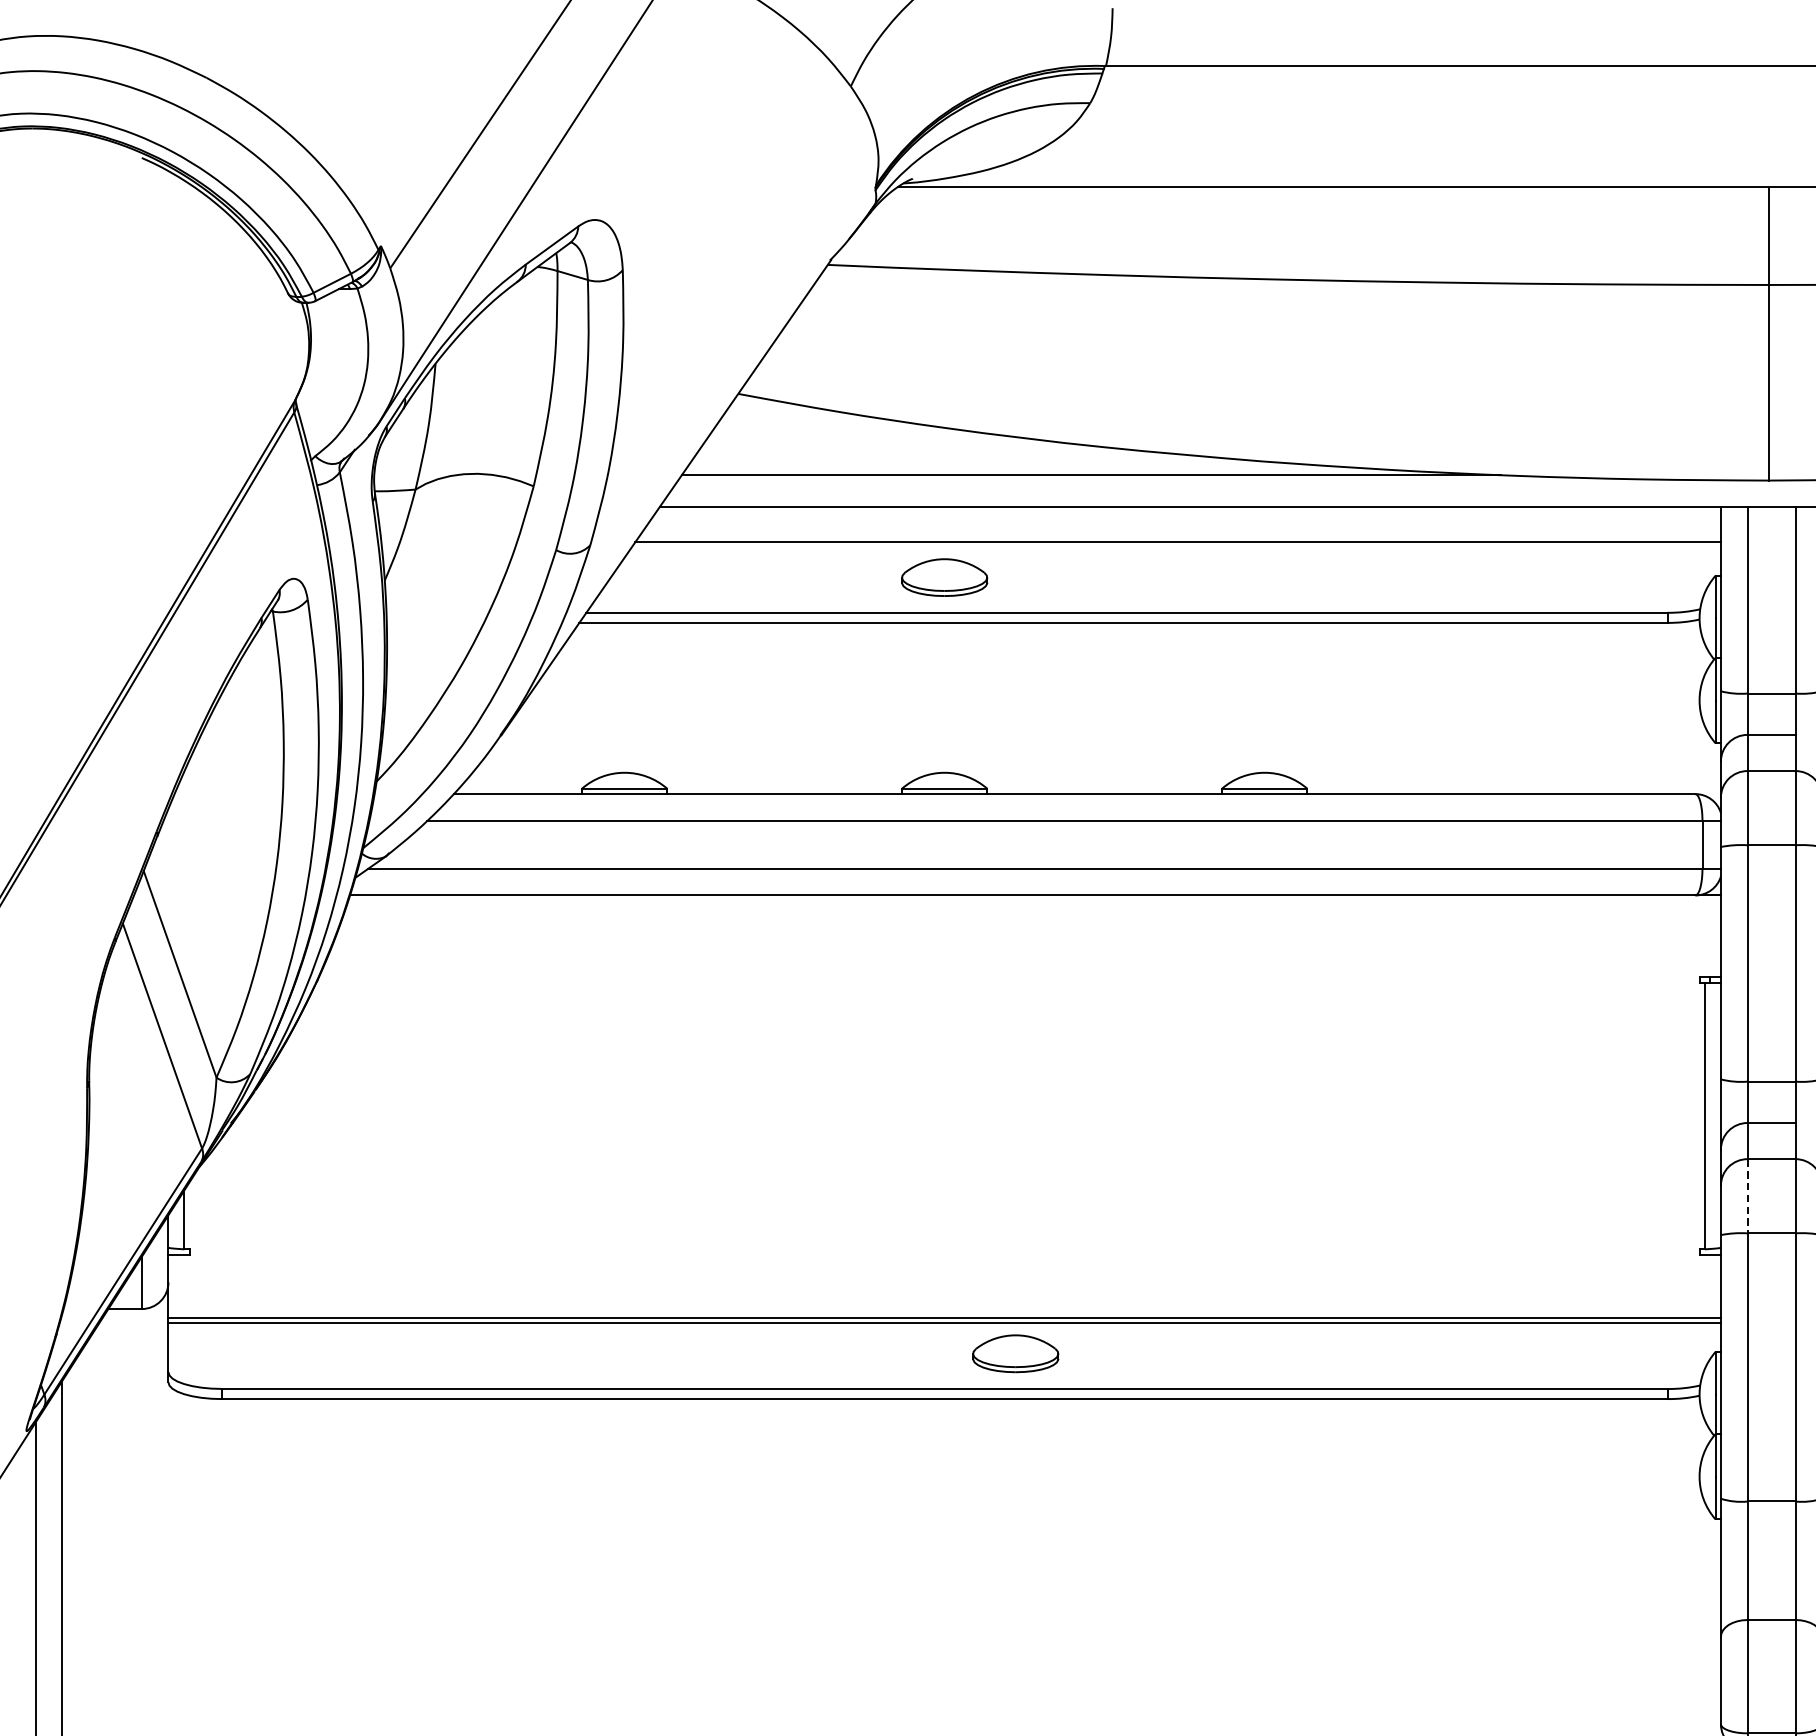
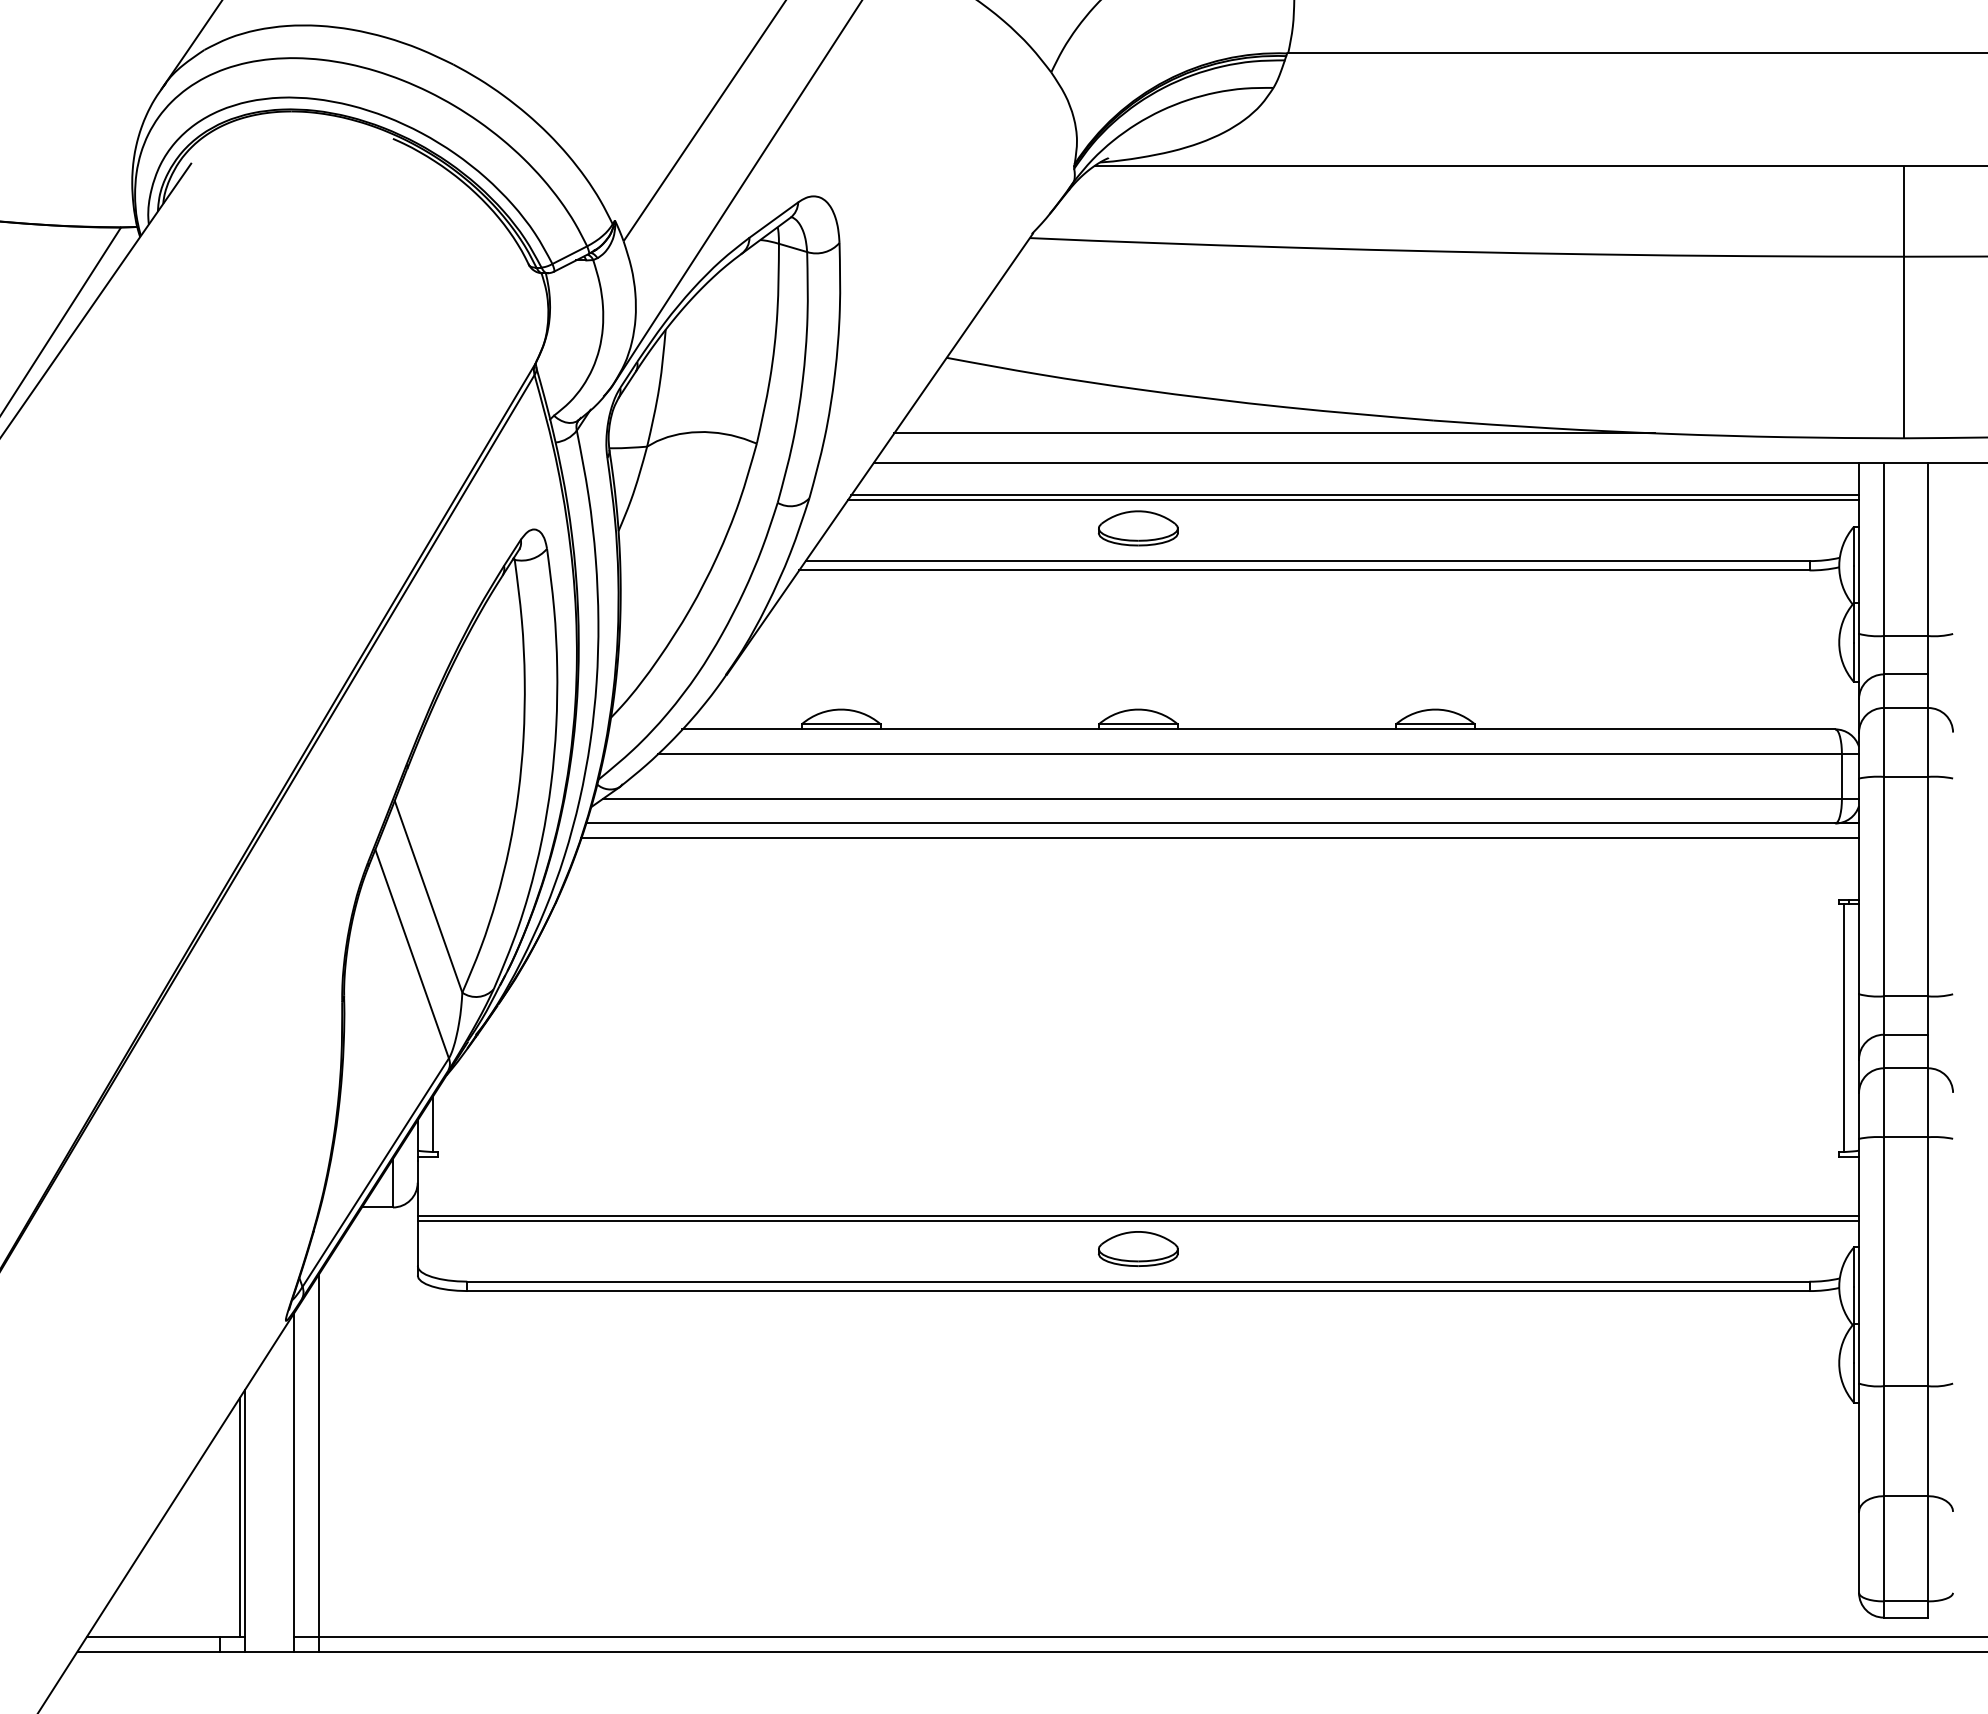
line: (1176, 547) -> (1353, 500), added
line: (1033, 911) -> (1220, 838), added
line: (1747, 1197) -> (1883, 1103), dashed -> solid
part: (1015, 1353) -> (1138, 1248), moved

